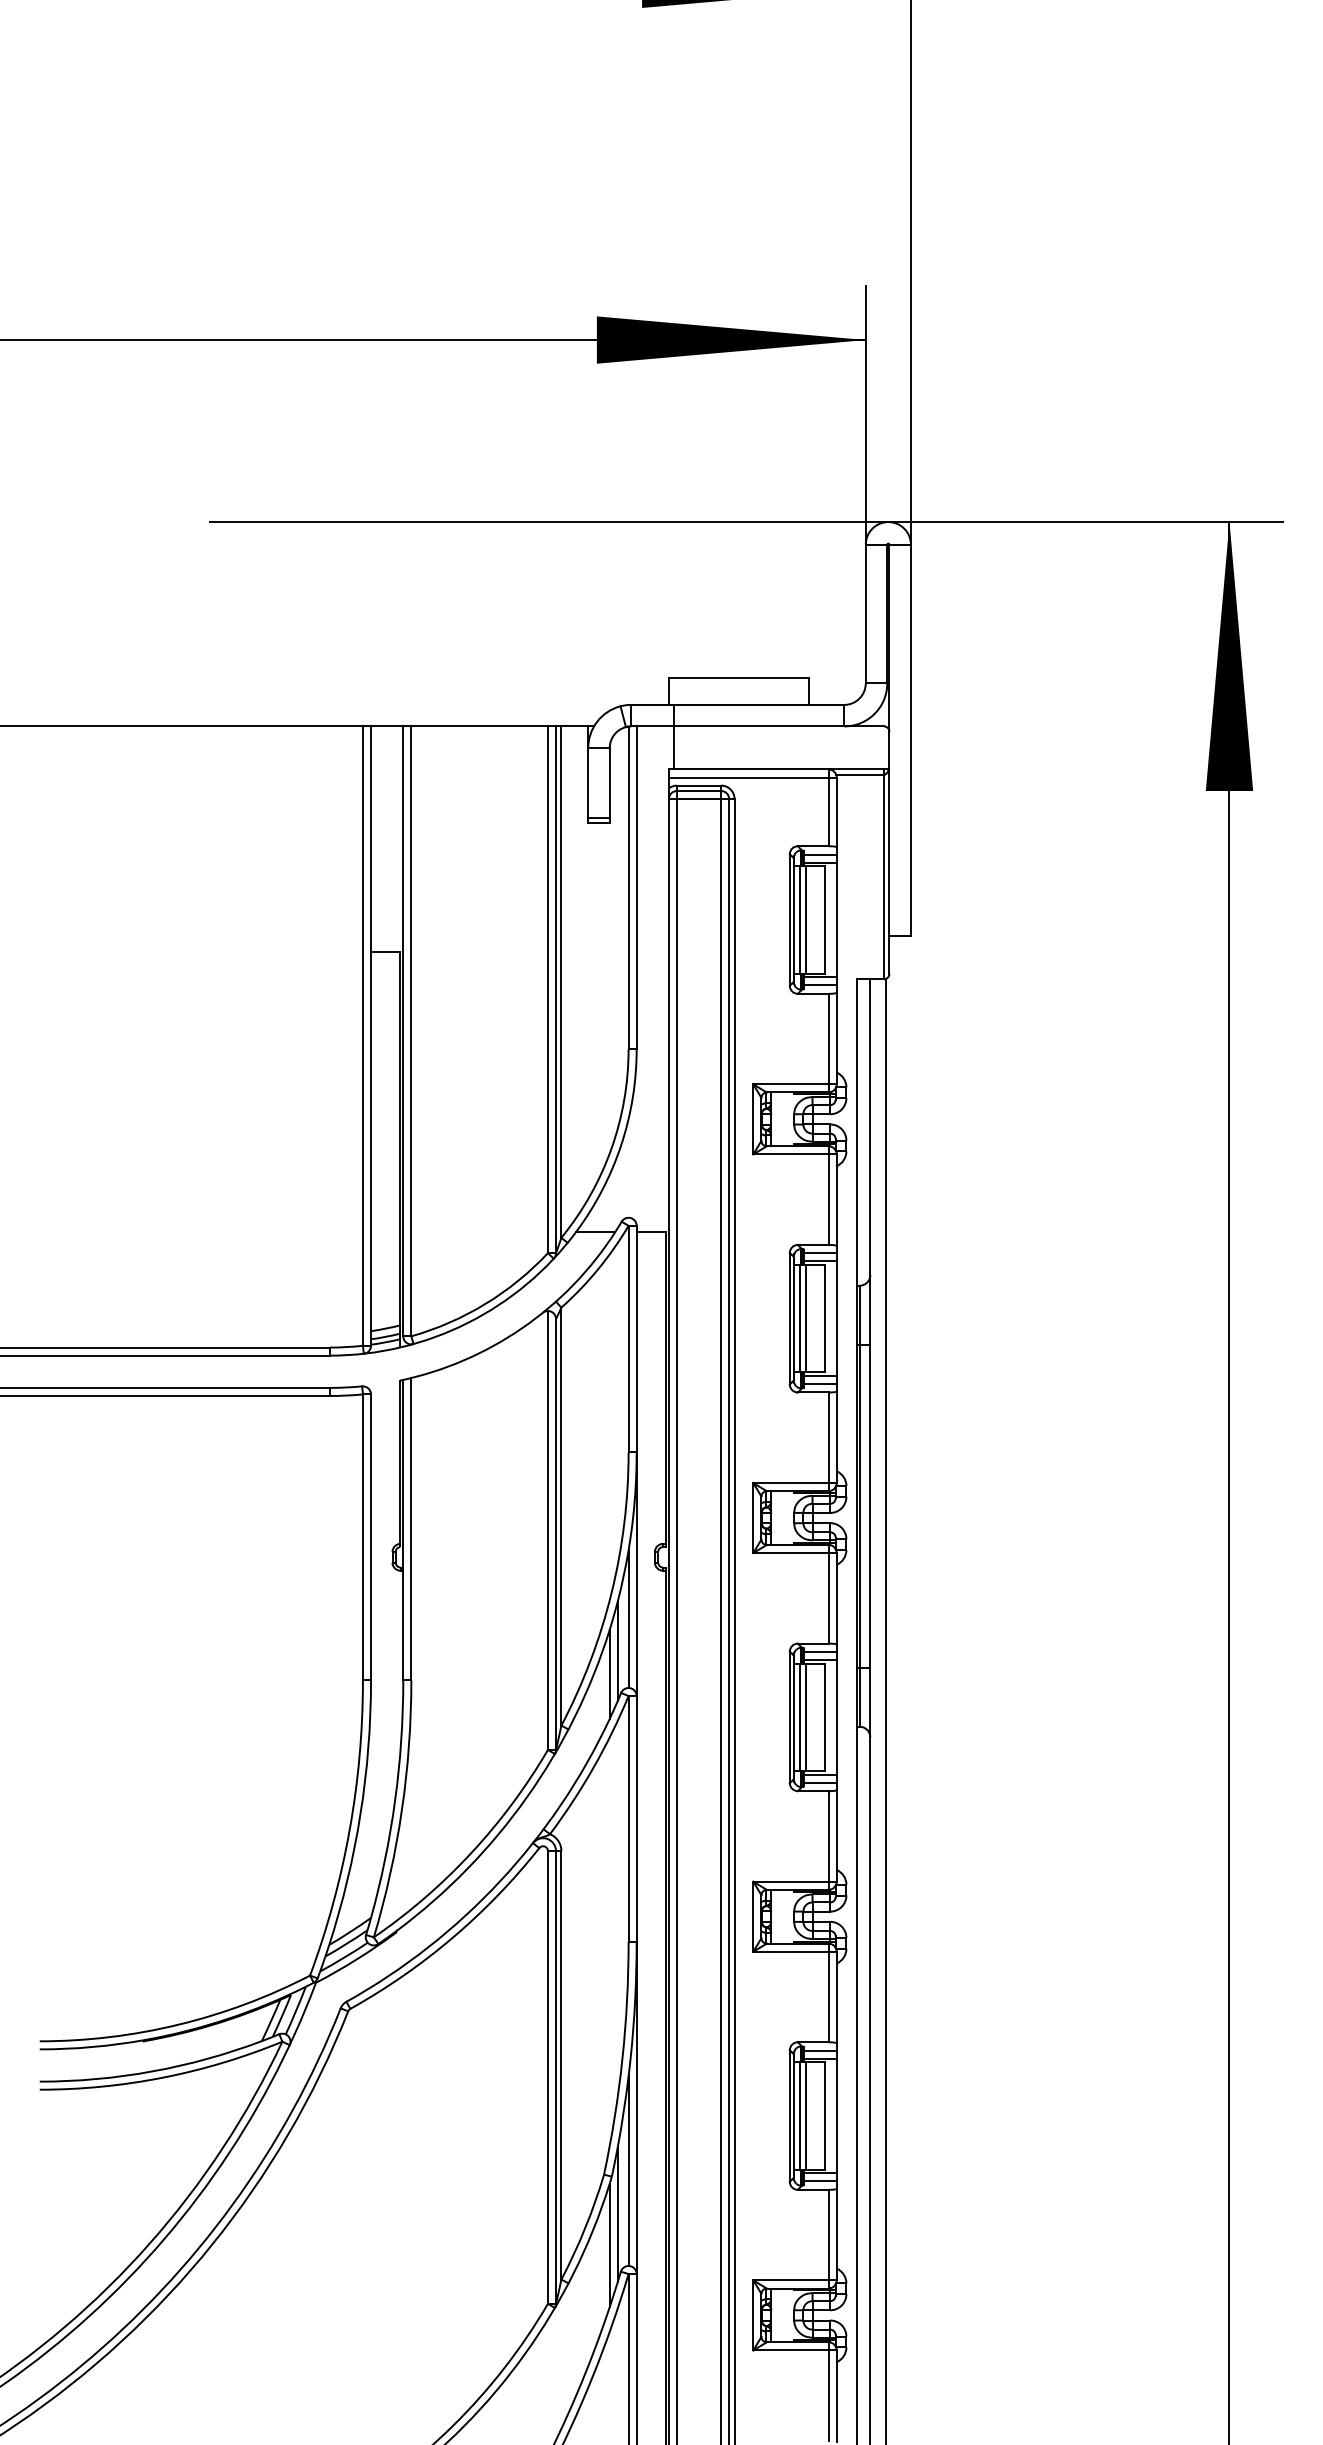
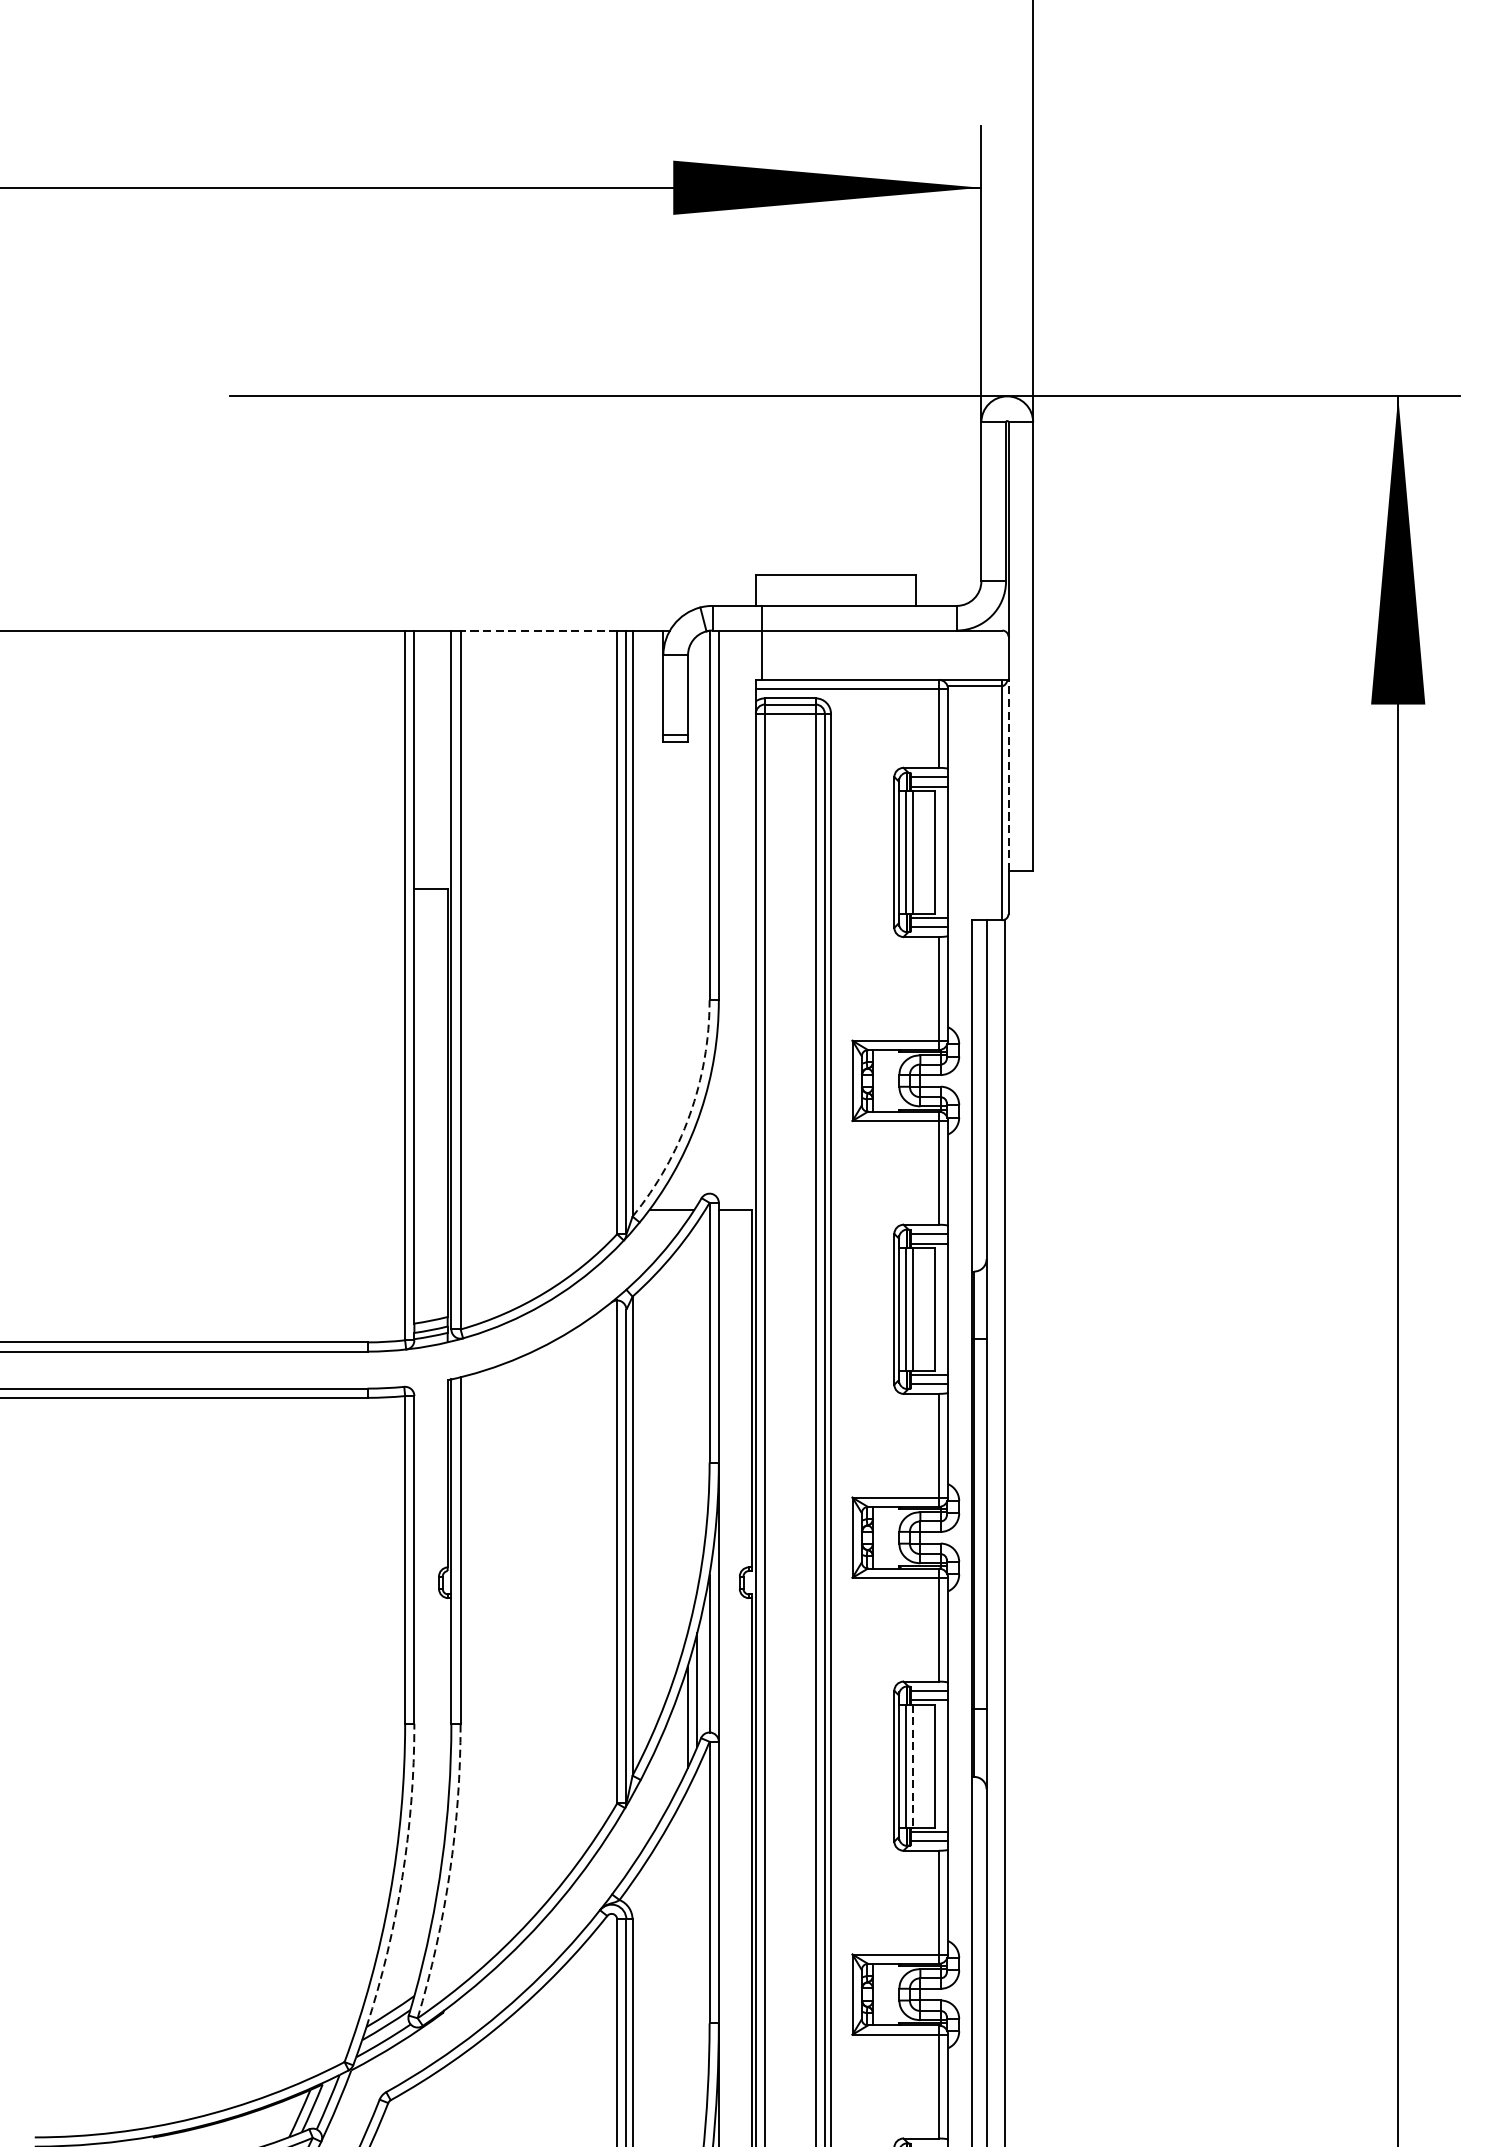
line: (479, 726) -> (538, 630), solid -> dashed
line: (889, 852) -> (1008, 775), solid -> dashed
arc: (611, 1149) -> (689, 1115), solid -> dashed
line: (805, 1717) -> (912, 1766), solid -> dashed
arc: (401, 1810) -> (449, 1872), solid -> dashed
arc: (360, 1814) -> (402, 1877), solid -> dashed

